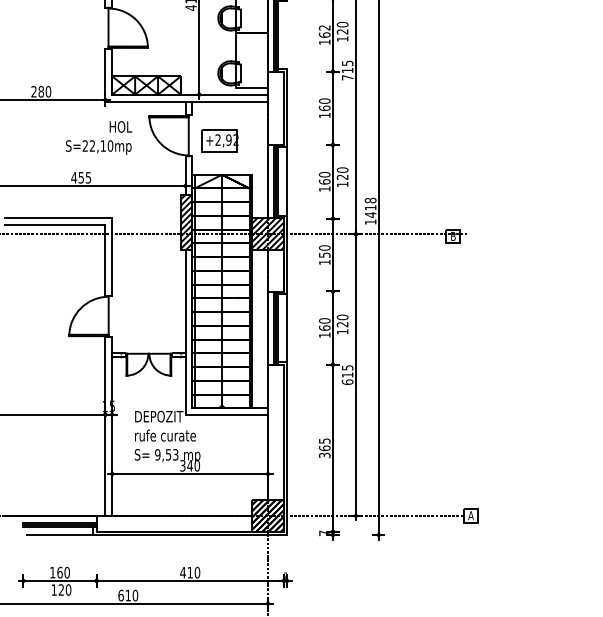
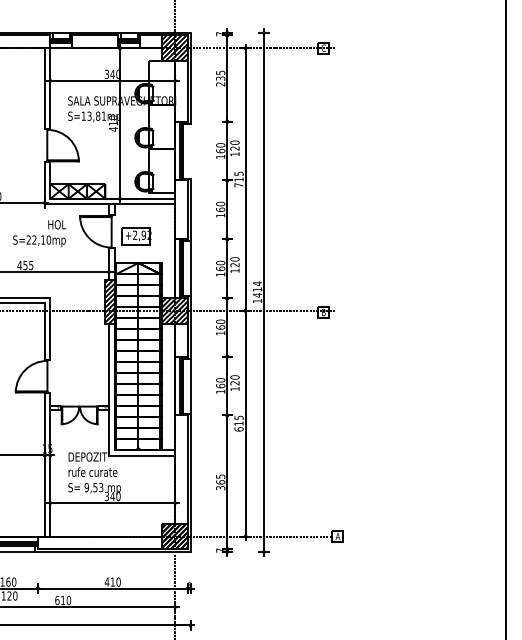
text: (324, 28) -> (220, 145), 162 -> 160
text: (370, 200) -> (257, 283), 1418 -> 1414
text: (324, 255) -> (220, 327), 150 -> 160

